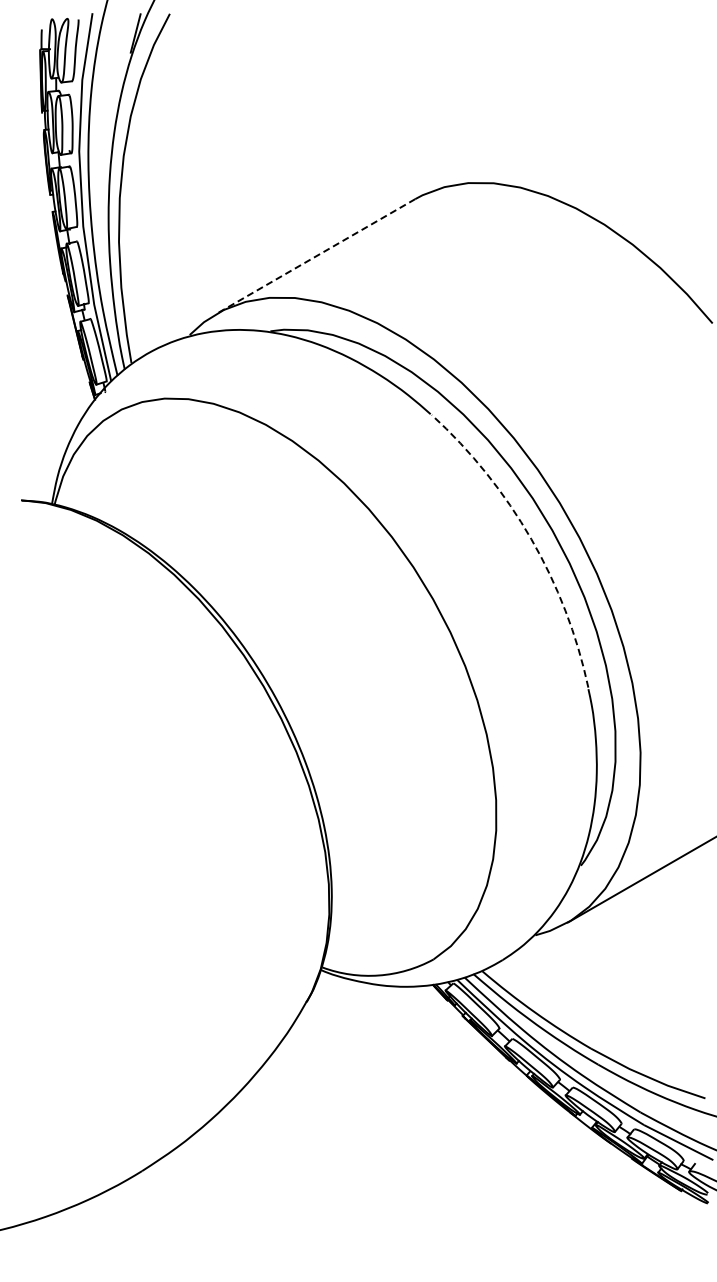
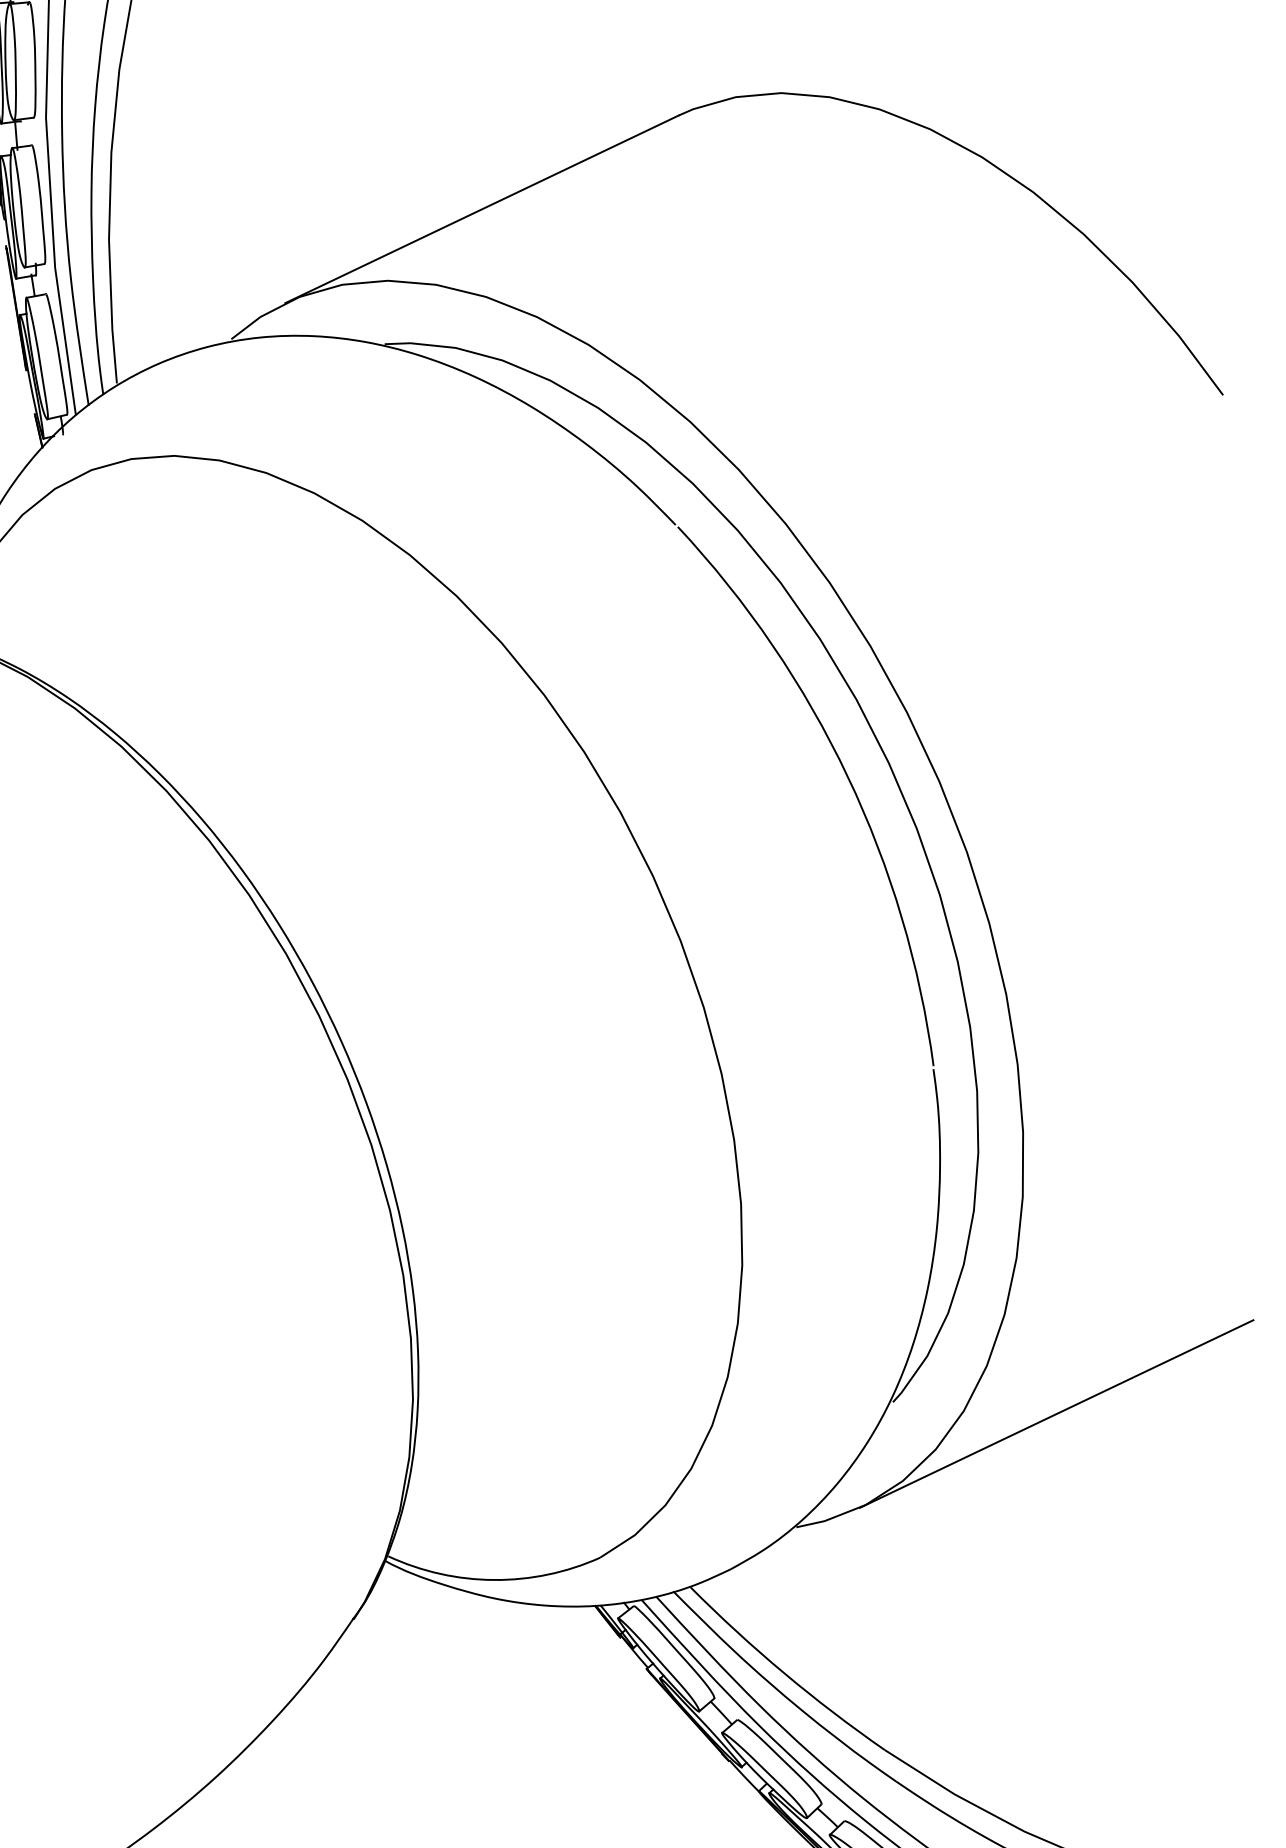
line: (315, 256) -> (481, 209), dashed -> solid
arc: (531, 539) -> (847, 777), dashed -> solid

